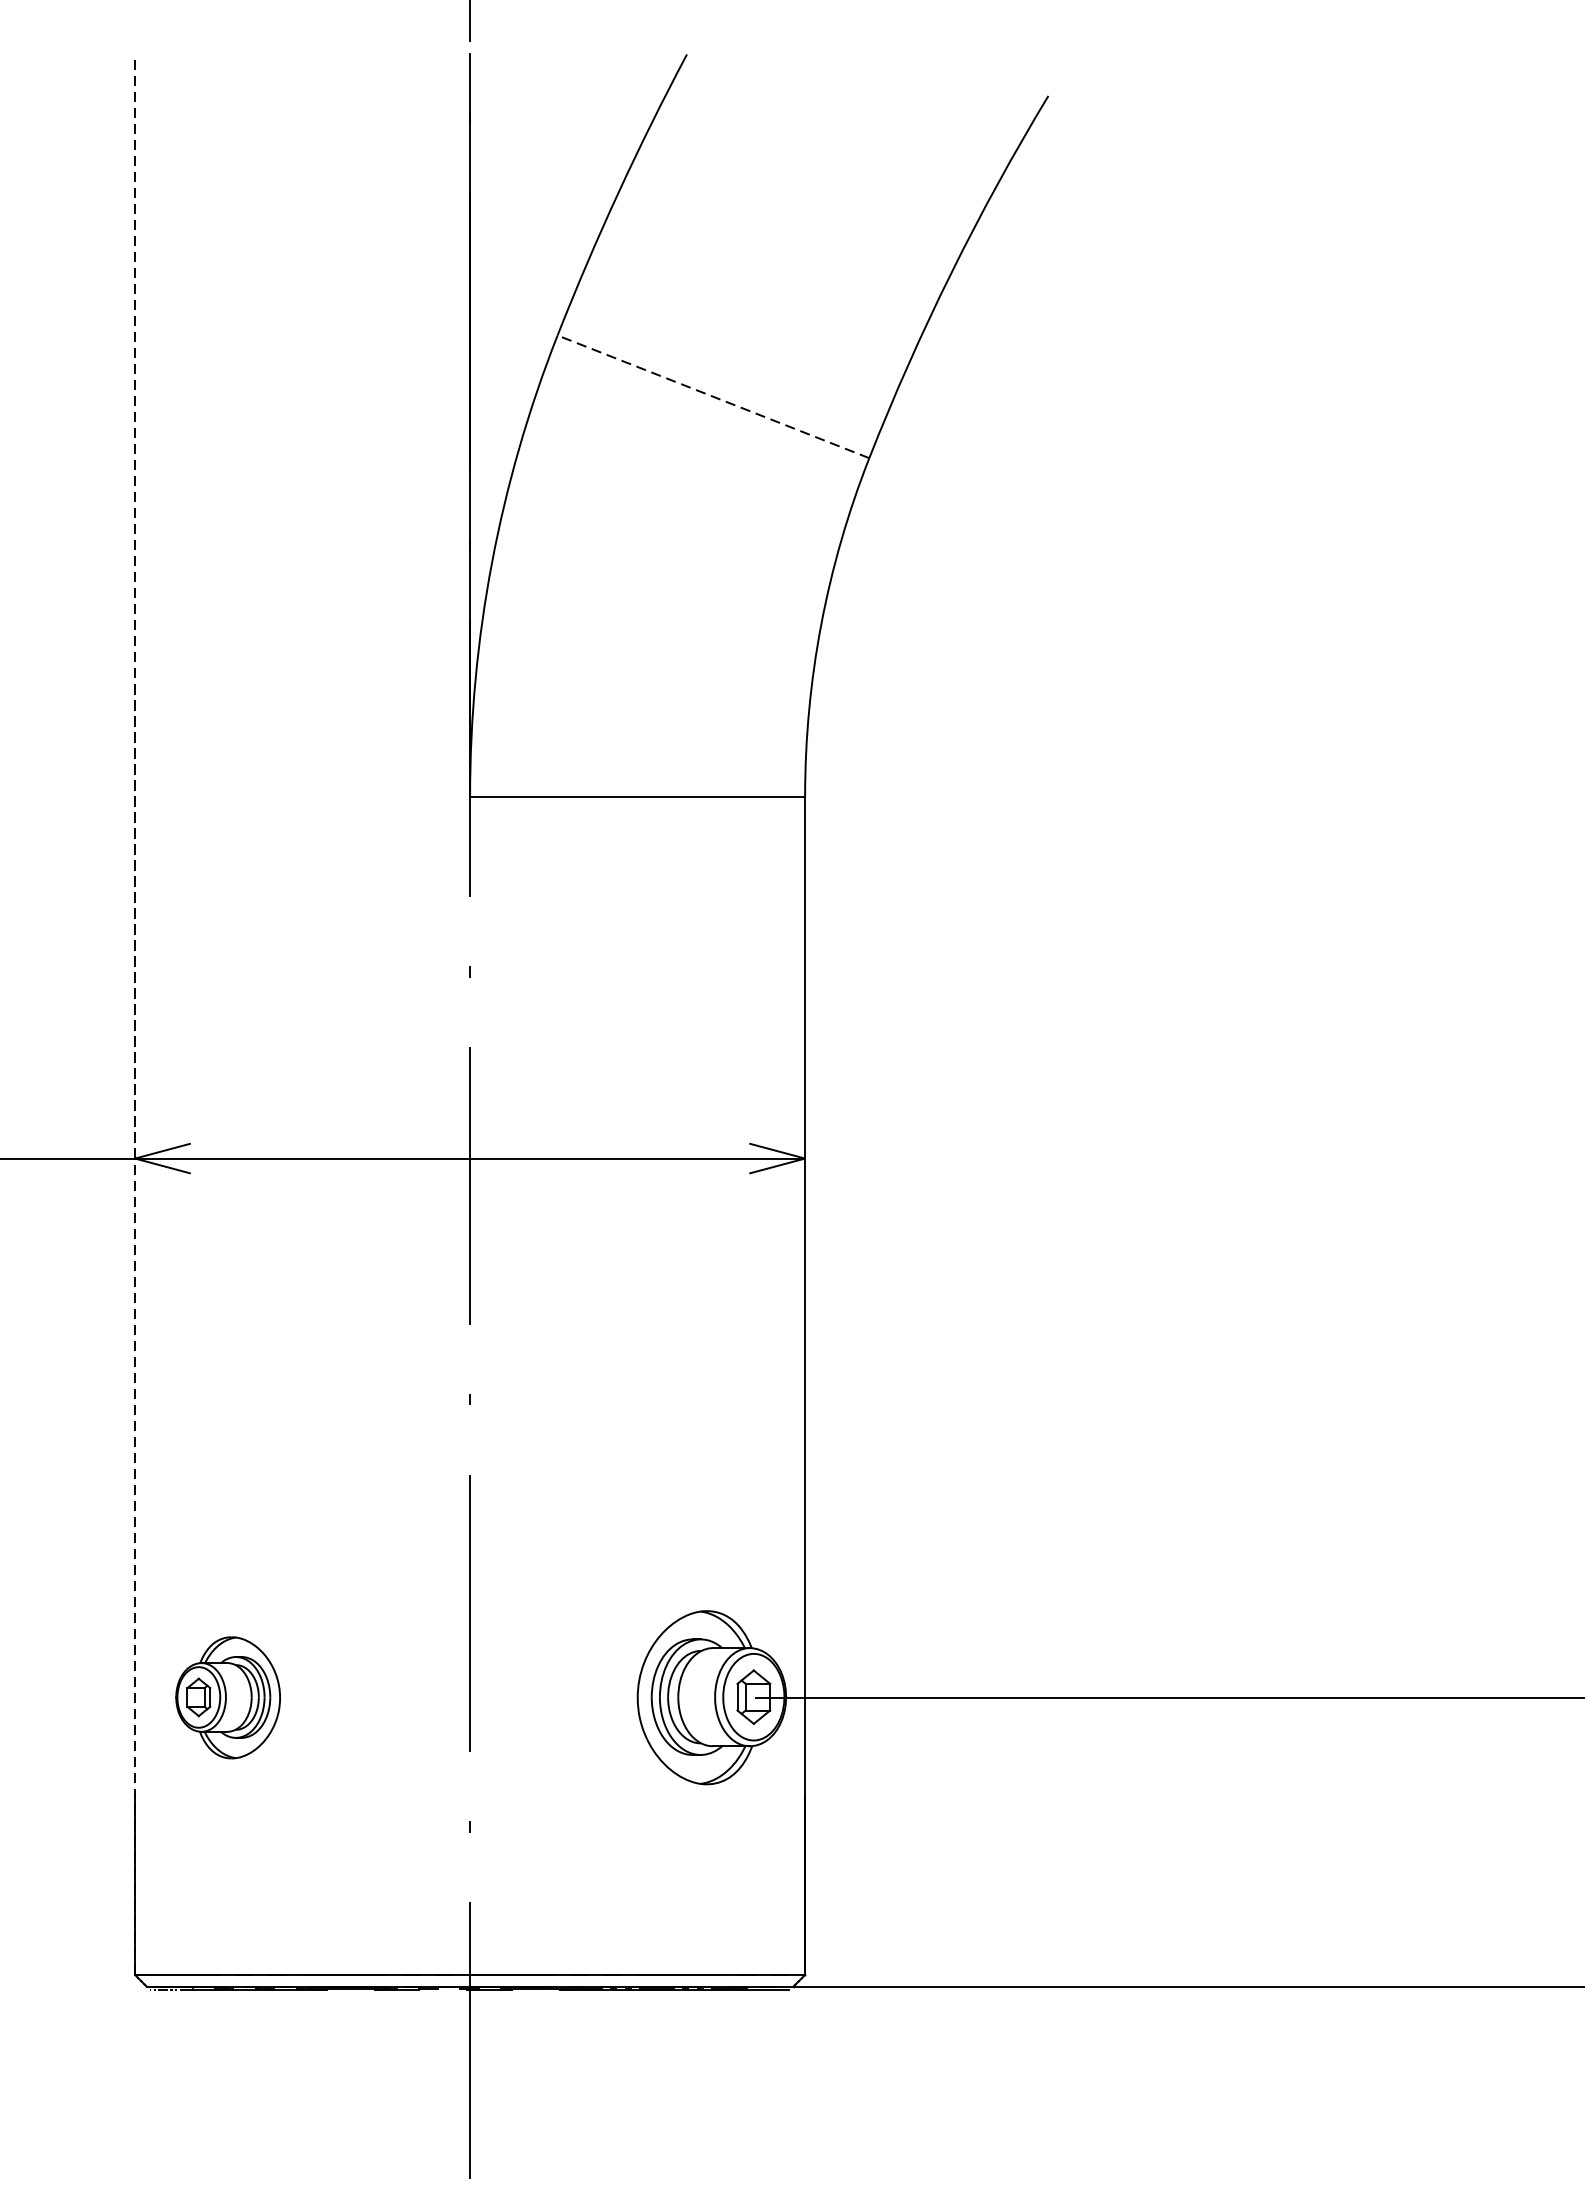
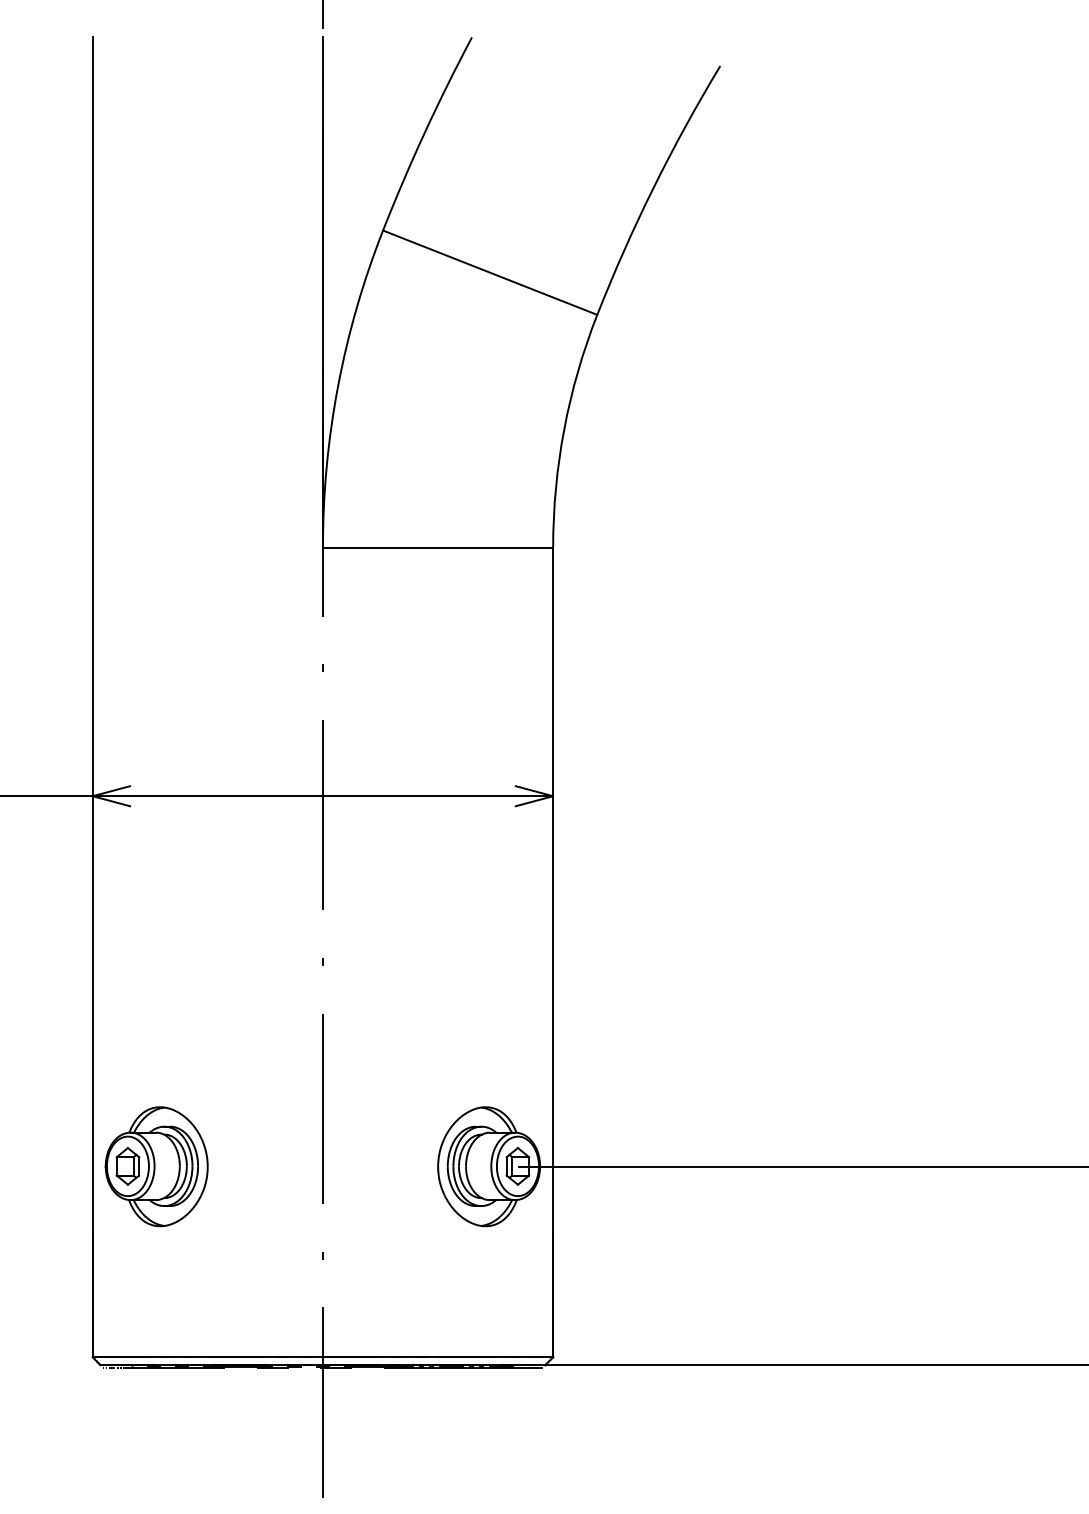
line: (712, 396) -> (489, 272), dashed -> solid
line: (134, 1014) -> (92, 697), dashed -> solid
part: (227, 1697) -> (156, 1166), size x1.43

